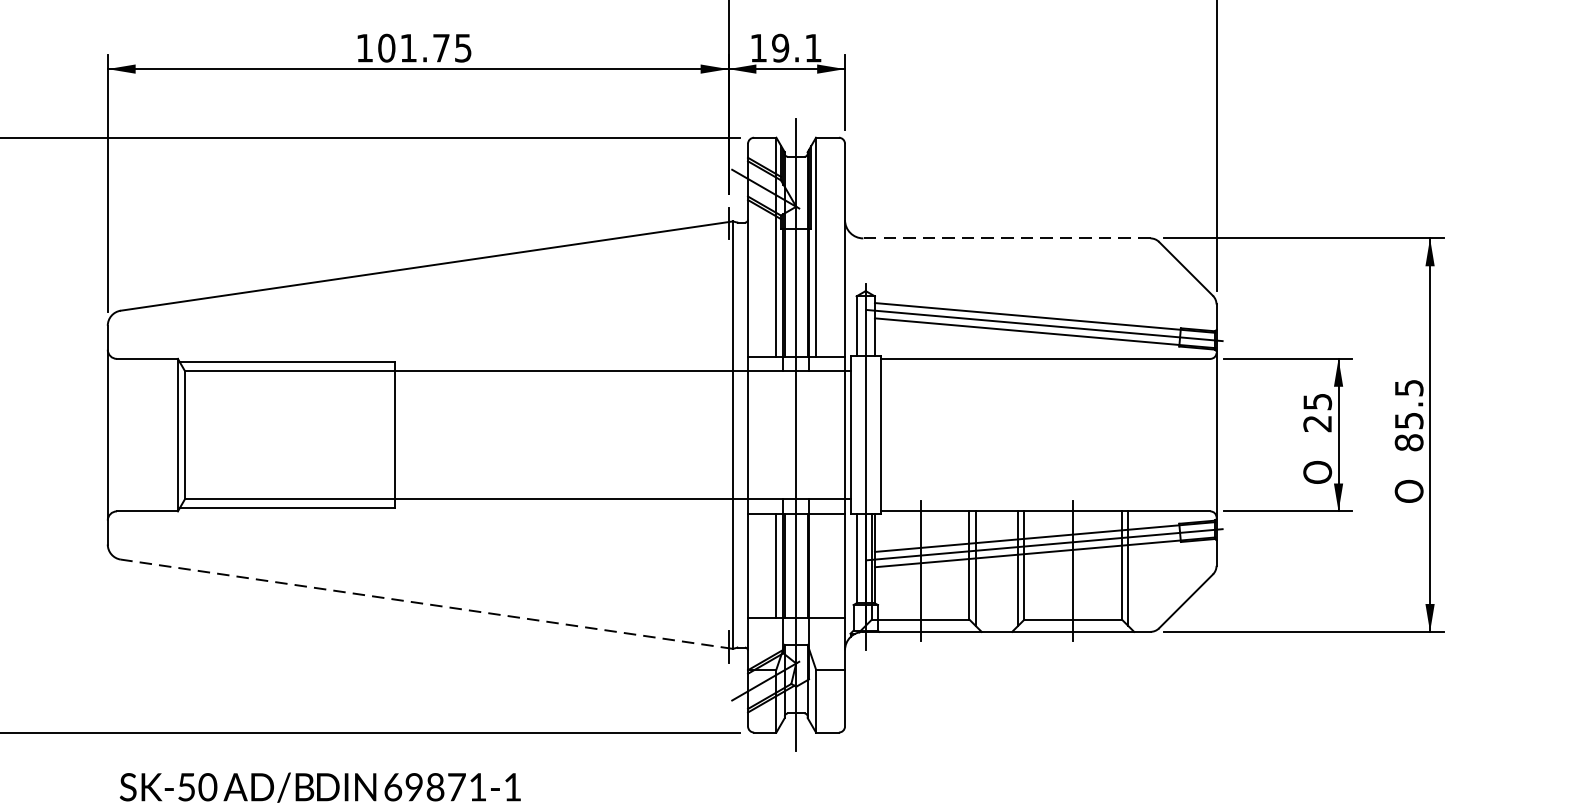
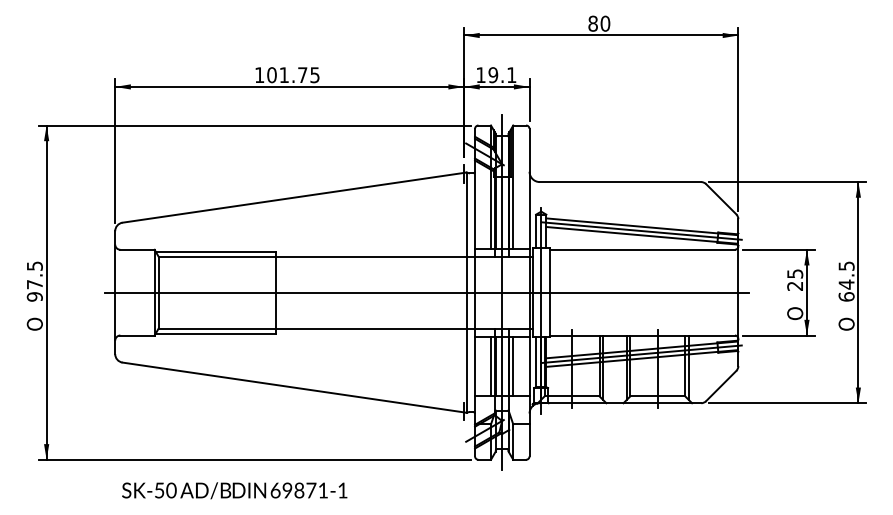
line: (1006, 239) -> (620, 182), dashed -> solid
text: (1408, 431) -> (846, 290), 85.5 -> 64.5
line: (661, 434) -> (426, 292), added
line: (816, 564) -> (513, 365), added
line: (426, 603) -> (294, 387), dashed -> solid

